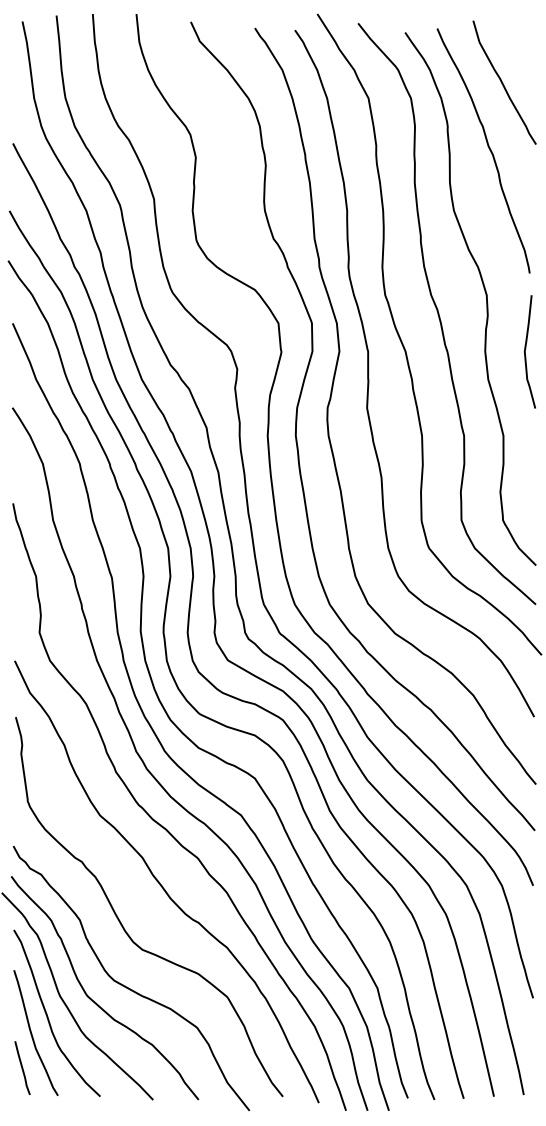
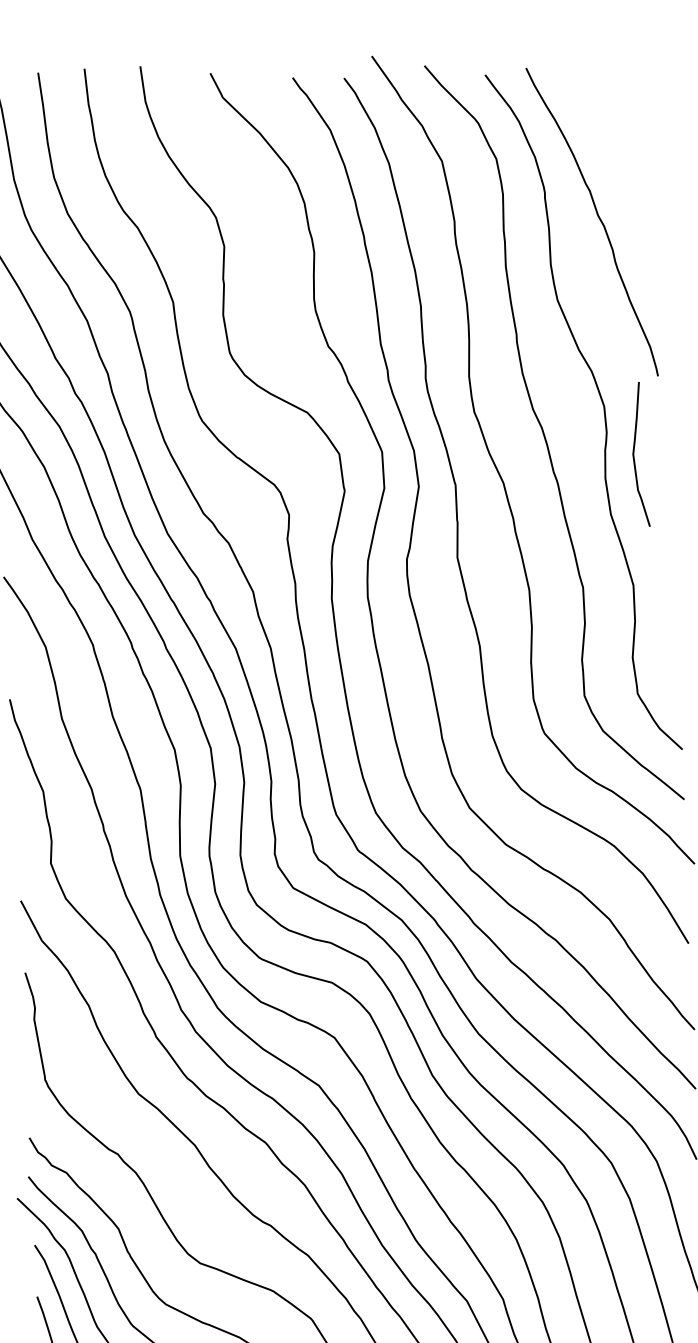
curve: (503, 83) -> (613, 134), removed
curve: (525, 351) -> (634, 454), moved

